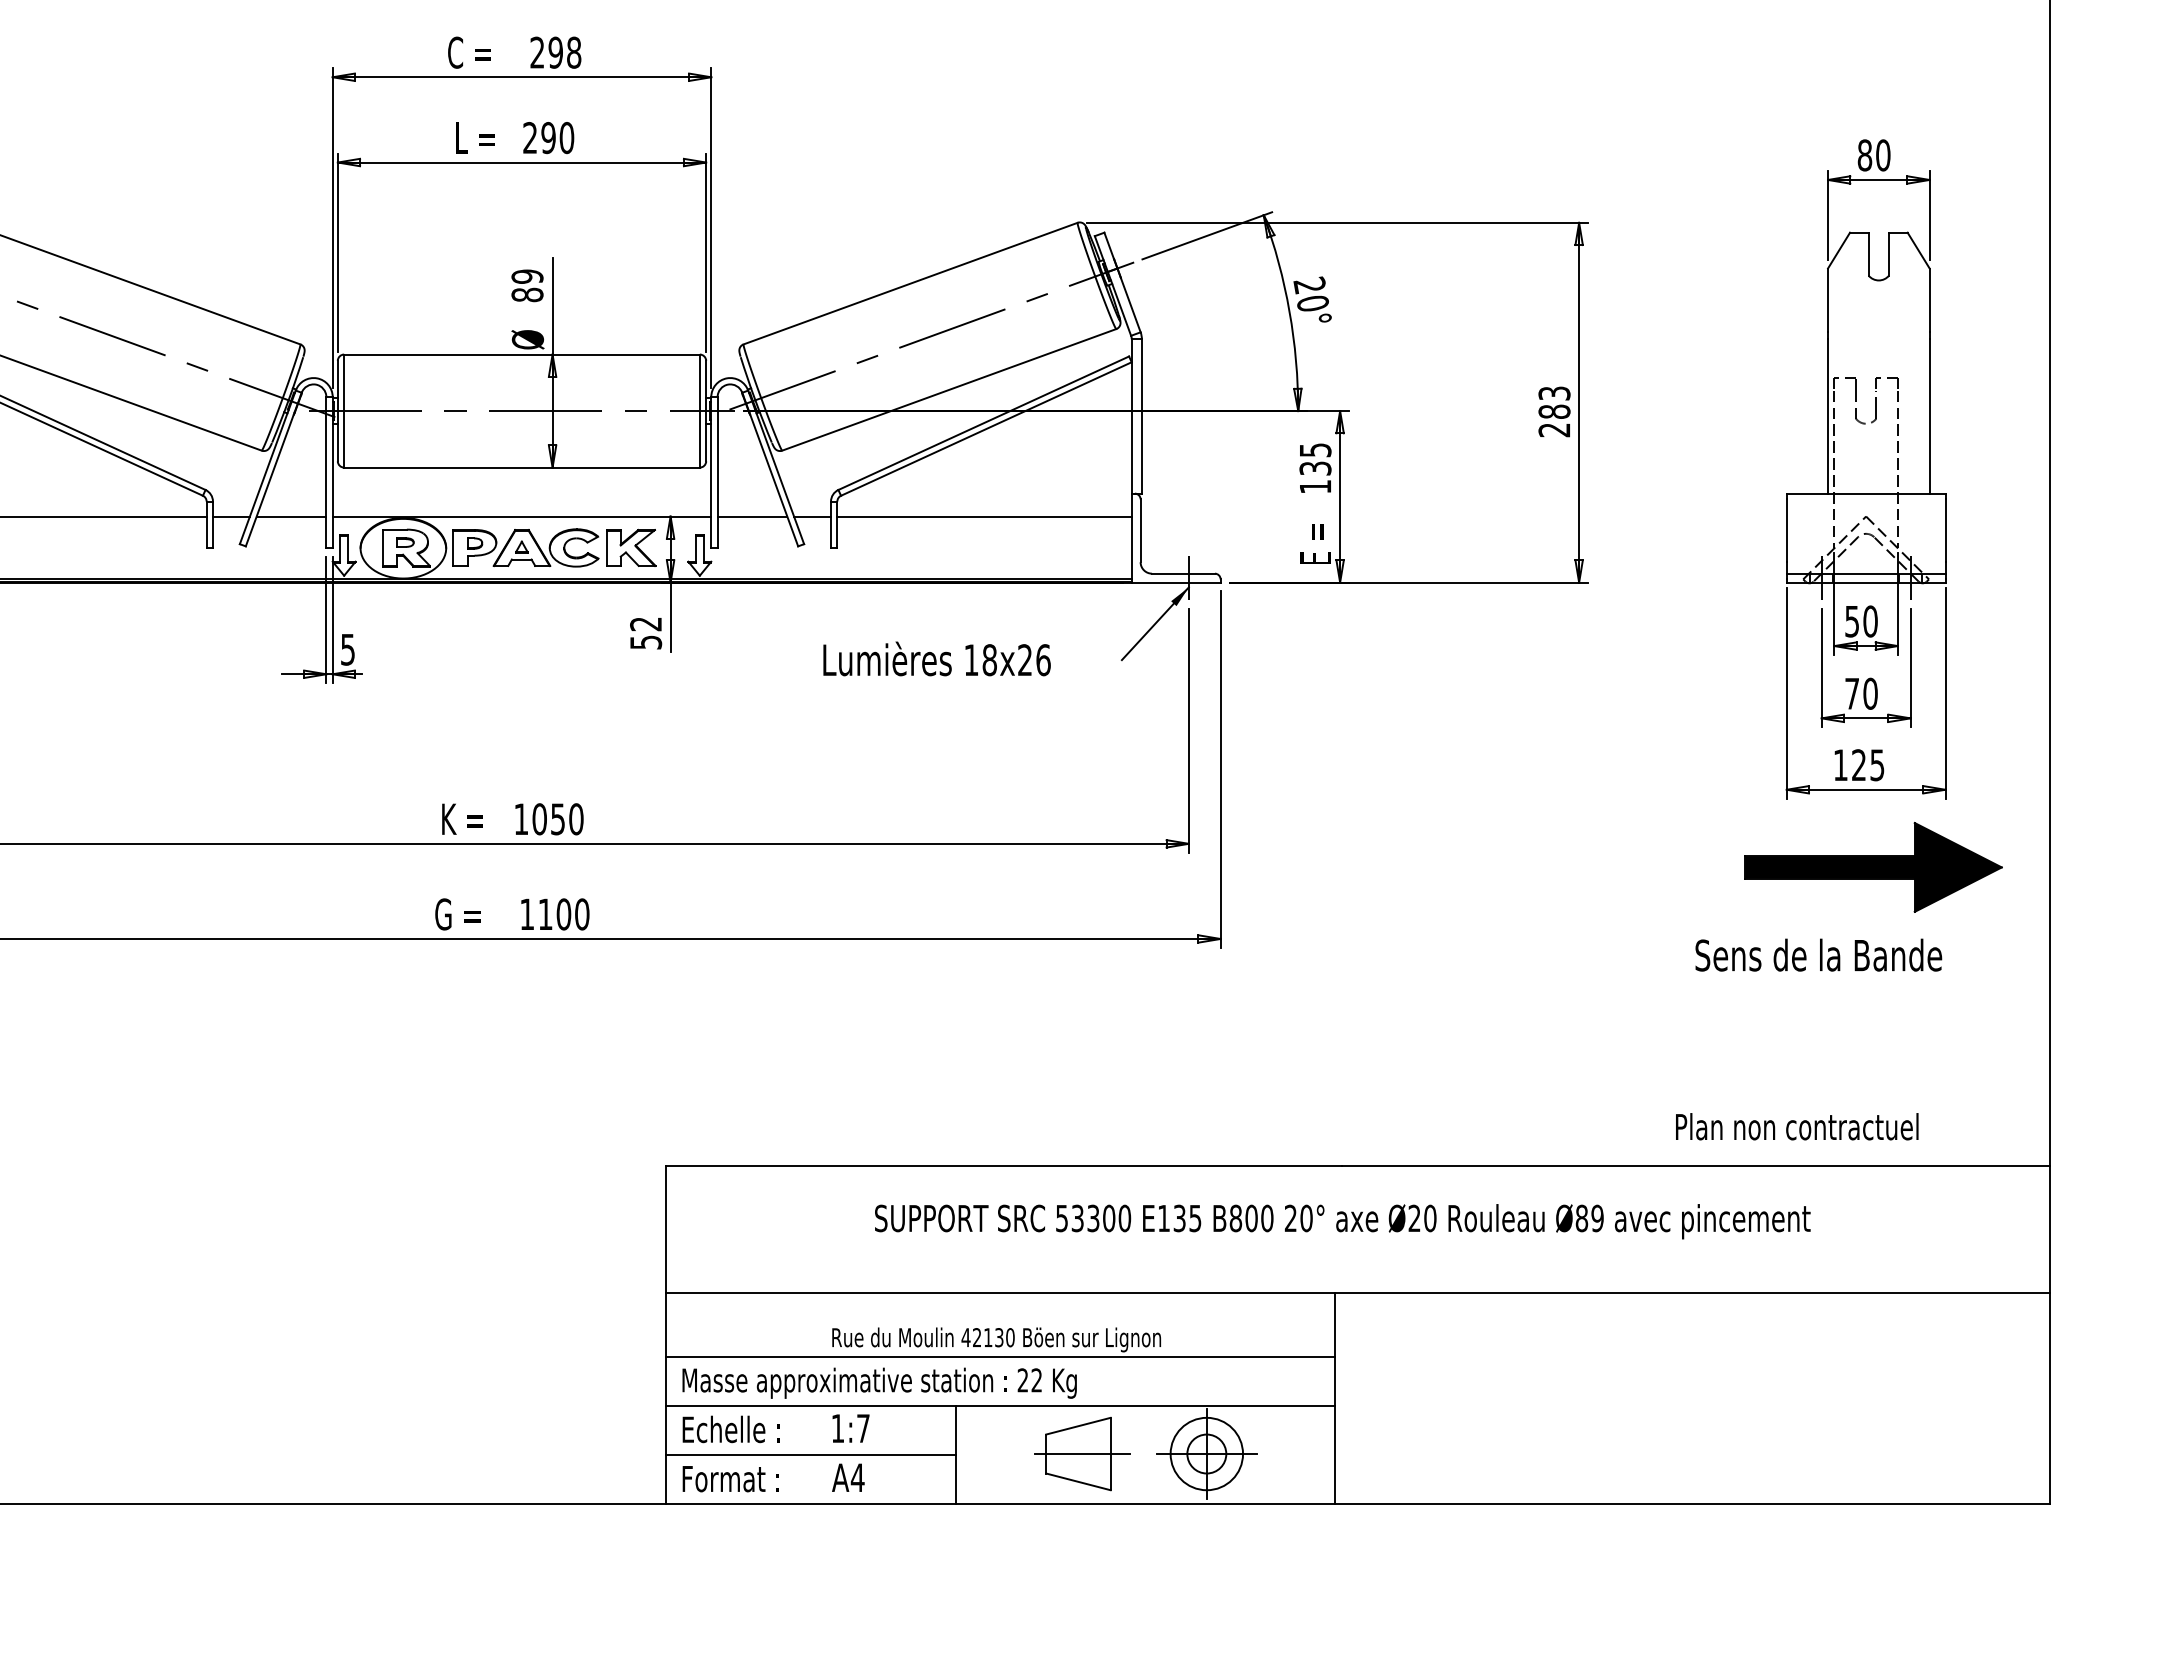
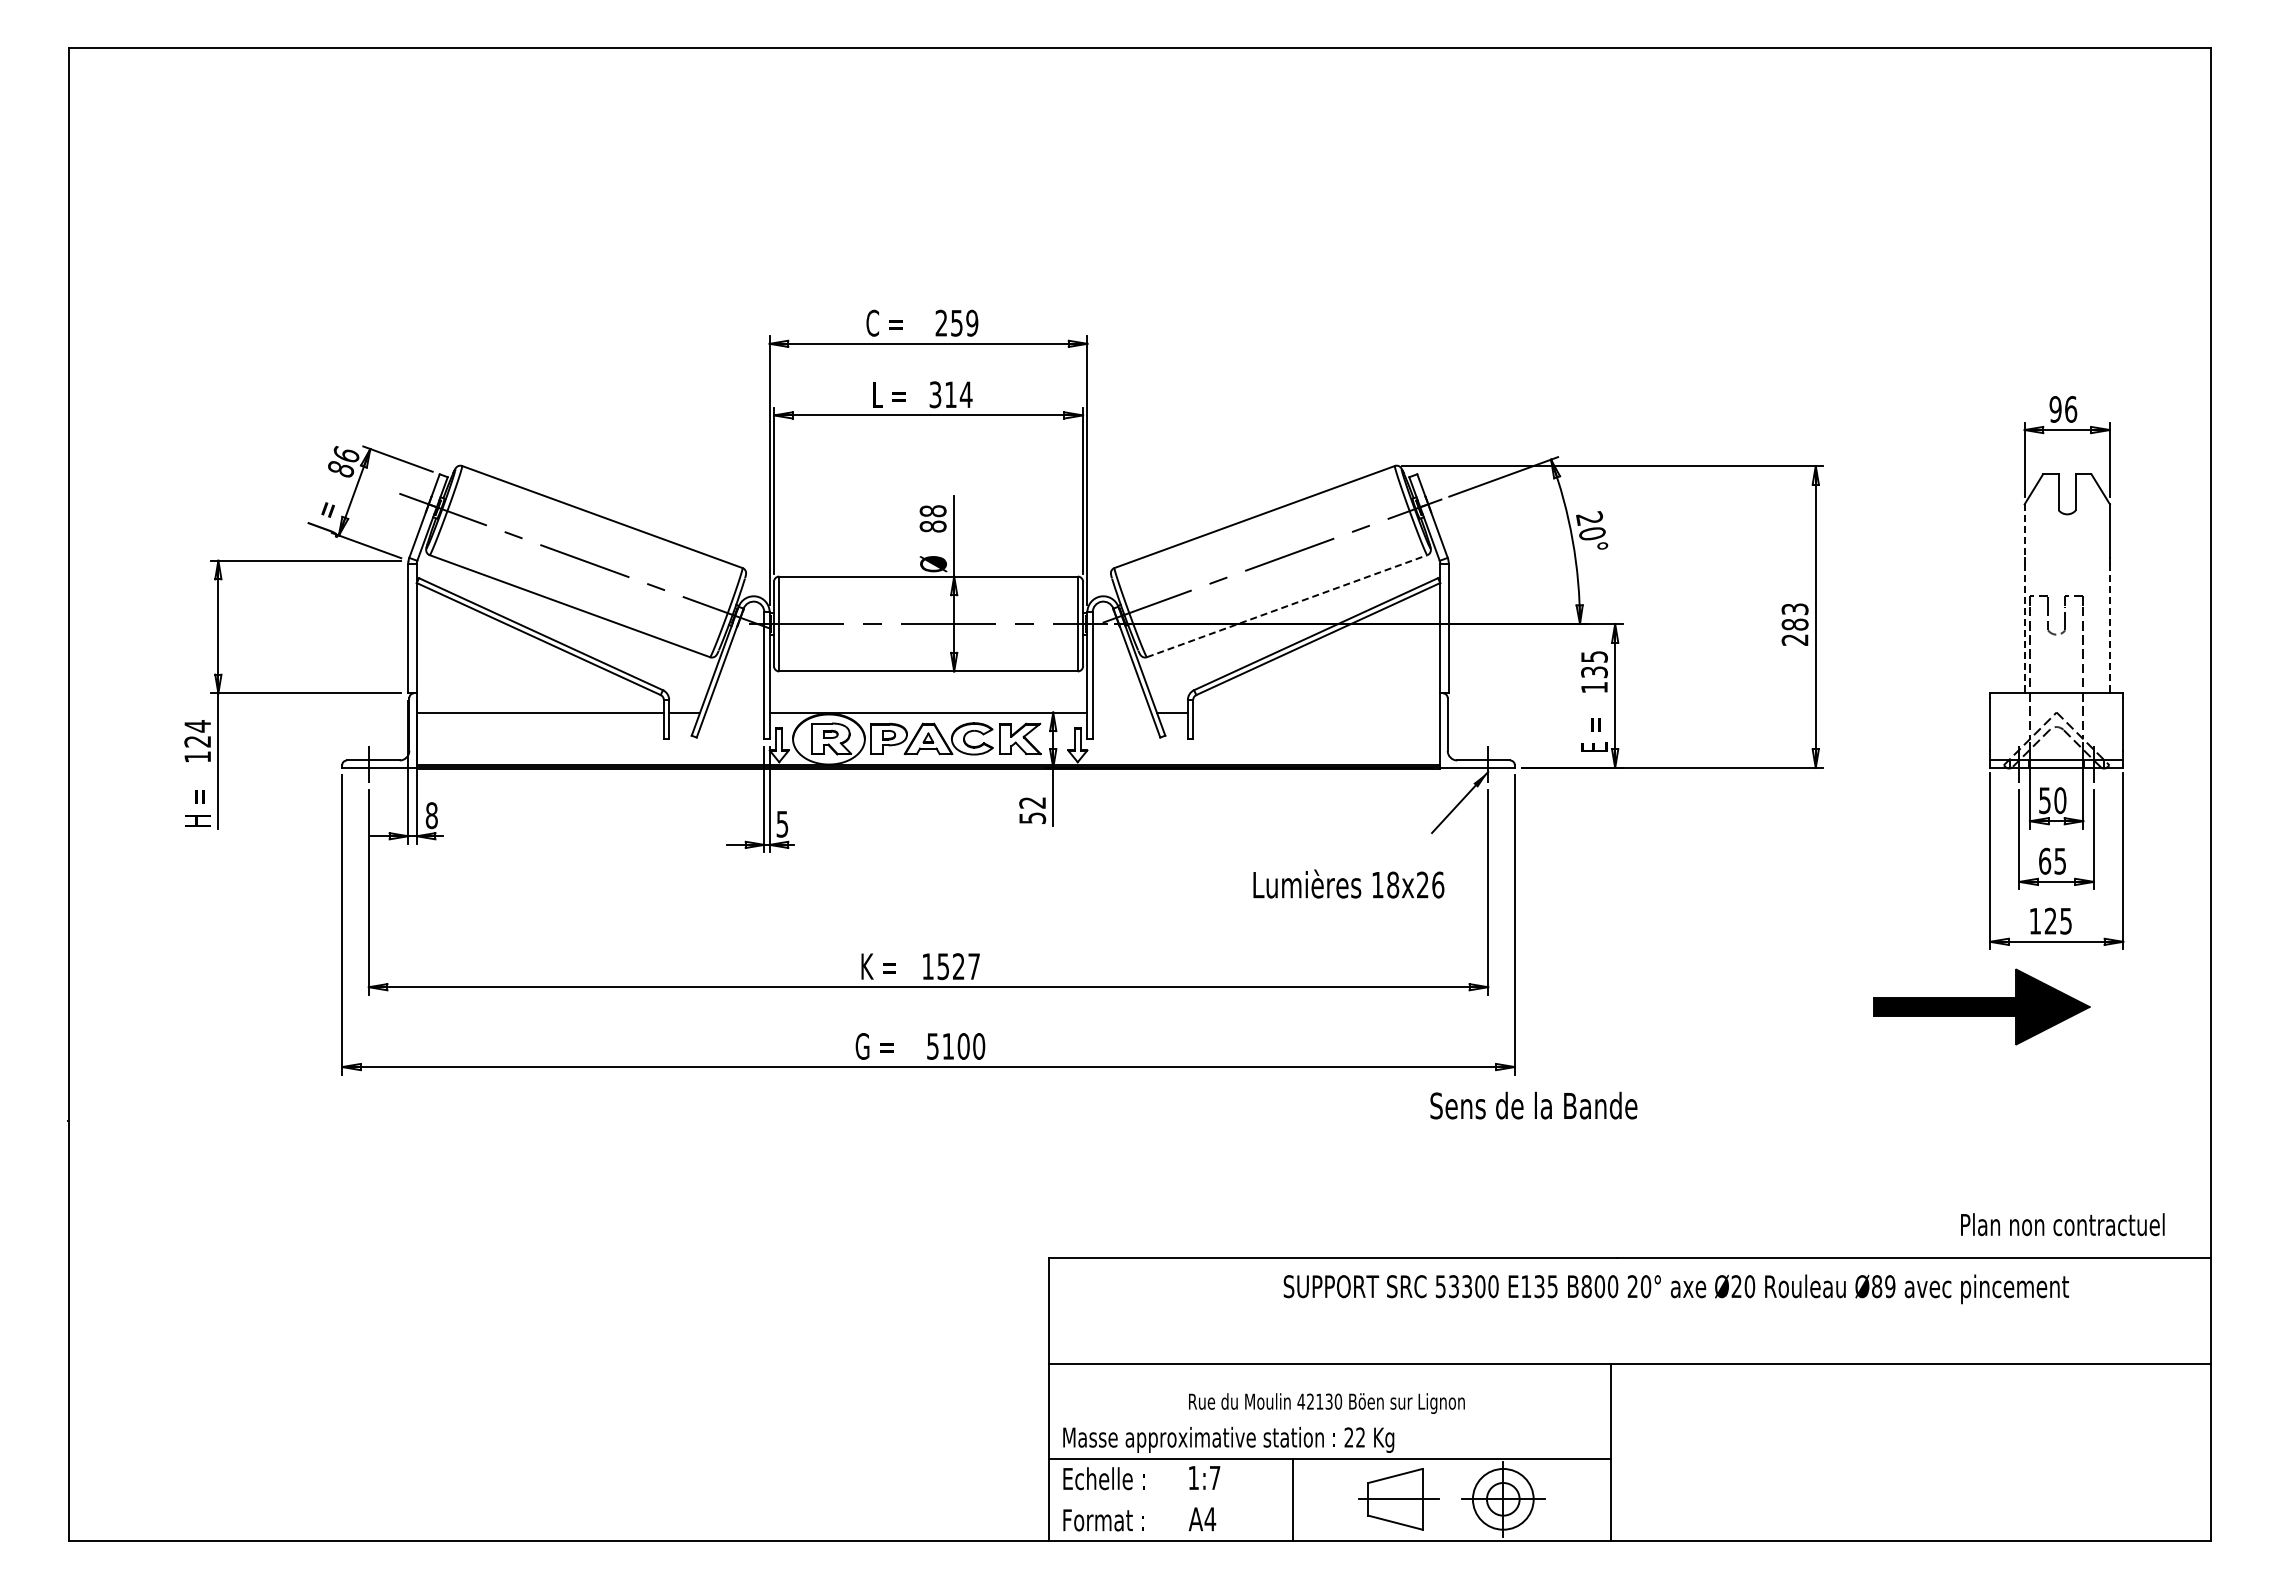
text: (564, 51) -> (964, 322), 298 -> 259
text: (548, 137) -> (950, 394), 290 -> 314
text: (1874, 155) -> (2063, 409), 80 -> 96
text: (527, 277) -> (933, 511), 89 -> 88
line: (1827, 300) -> (2024, 531), solid -> dashed
line: (949, 390) -> (1287, 606), solid -> dashed
line: (1827, 416) -> (2024, 628), solid -> dashed
line: (1929, 416) -> (2109, 628), solid -> dashed
line: (290, 516) -> (734, 712), removed
line: (751, 516) -> (1121, 712), removed
line: (984, 516) -> (1316, 712), removed
text: (936, 658) -> (1348, 883), moved
text: (1861, 692) -> (2052, 860), 70 -> 65
text: (557, 819) -> (958, 966), 1050 -> 1527
part: (1873, 866) -> (1981, 1006), moved
text: (526, 914) -> (932, 1046), 1100 -> 5100
text: (1818, 954) -> (1533, 1105), moved
text: (1796, 1126) -> (2062, 1224), moved
text: (1341, 1221) -> (1675, 1289), moved
line: (1000, 1357) -> (1330, 1418), removed
line: (810, 1455) -> (1170, 1500), removed

